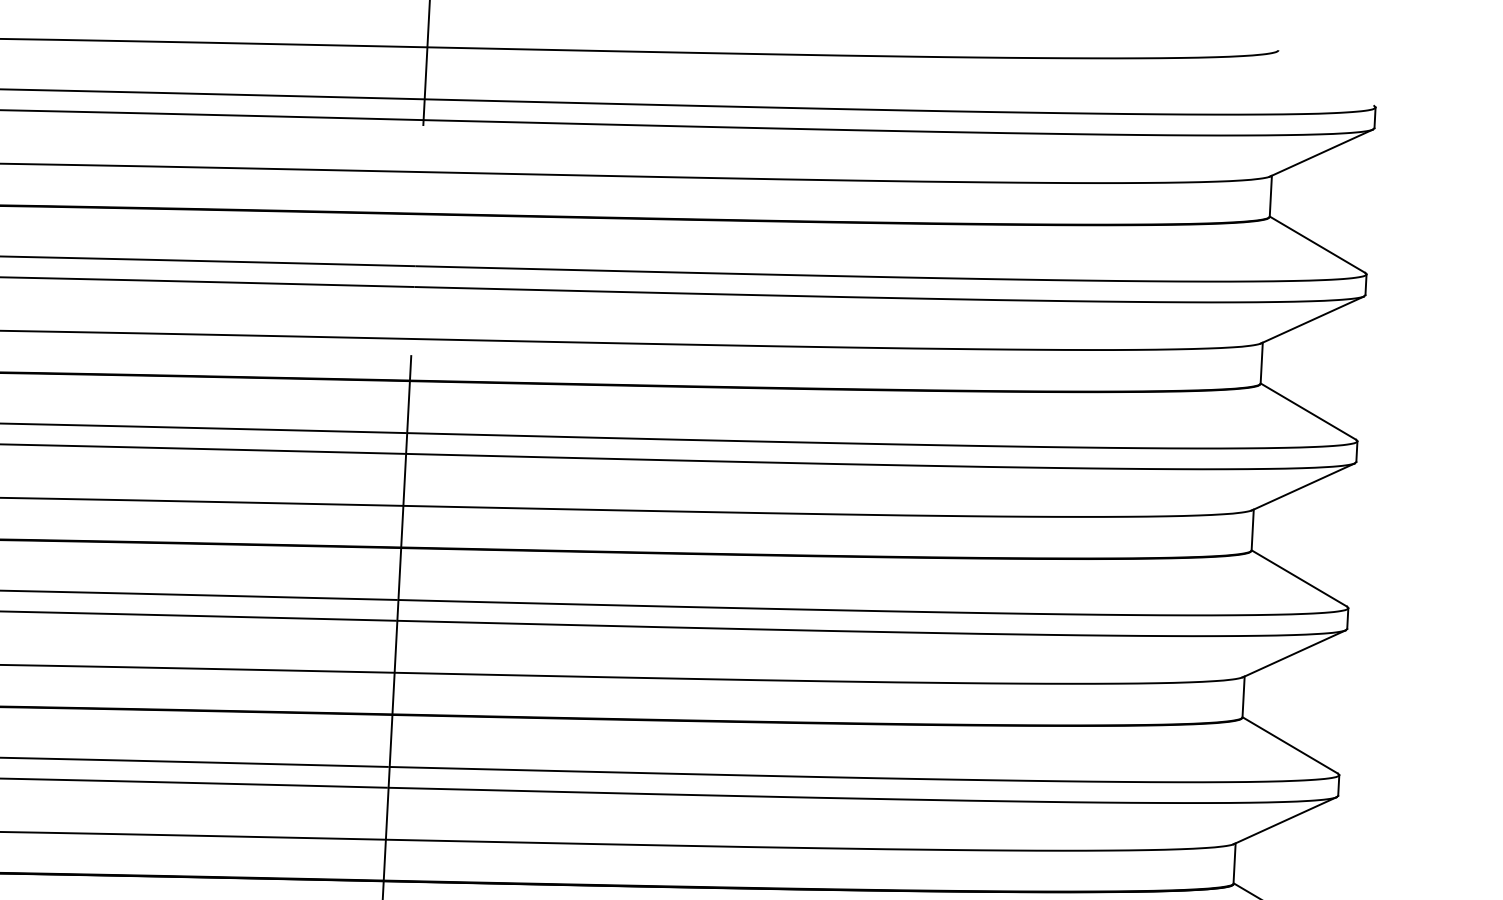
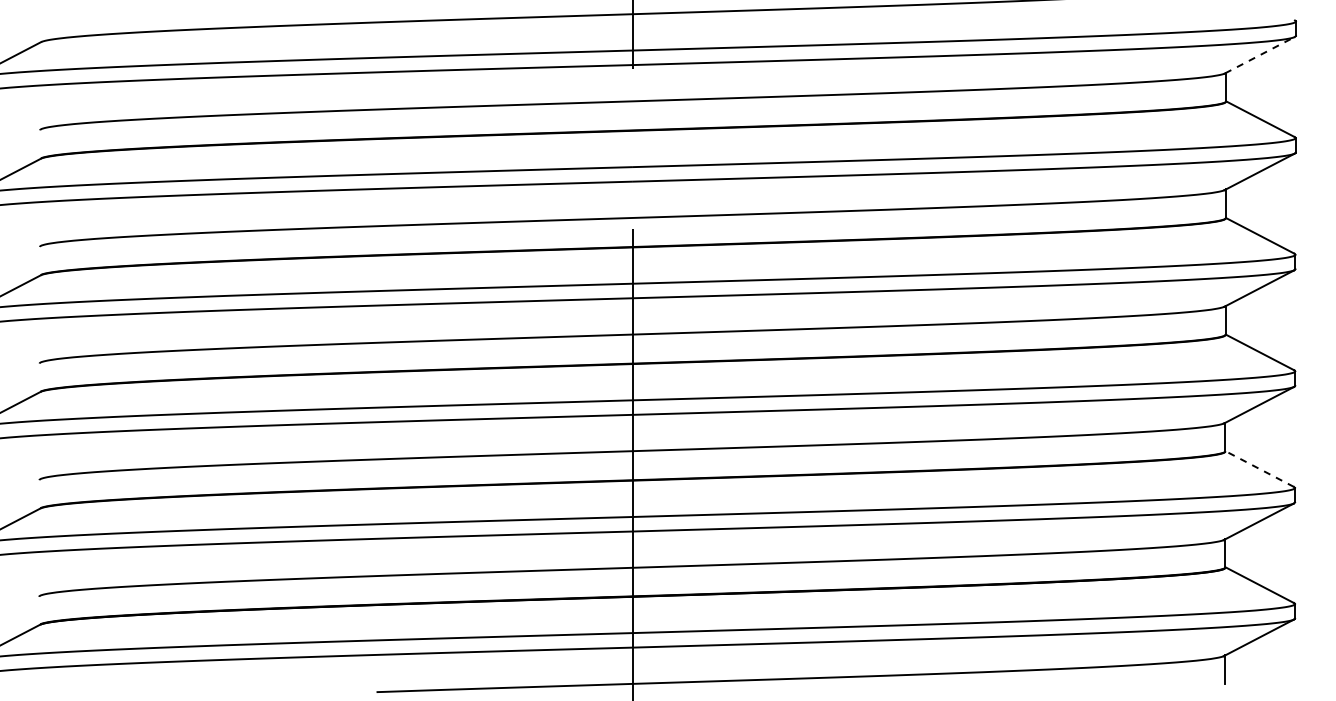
line: (1322, 152) -> (1260, 54), solid -> dashed
line: (1289, 746) -> (1259, 469), solid -> dashed

